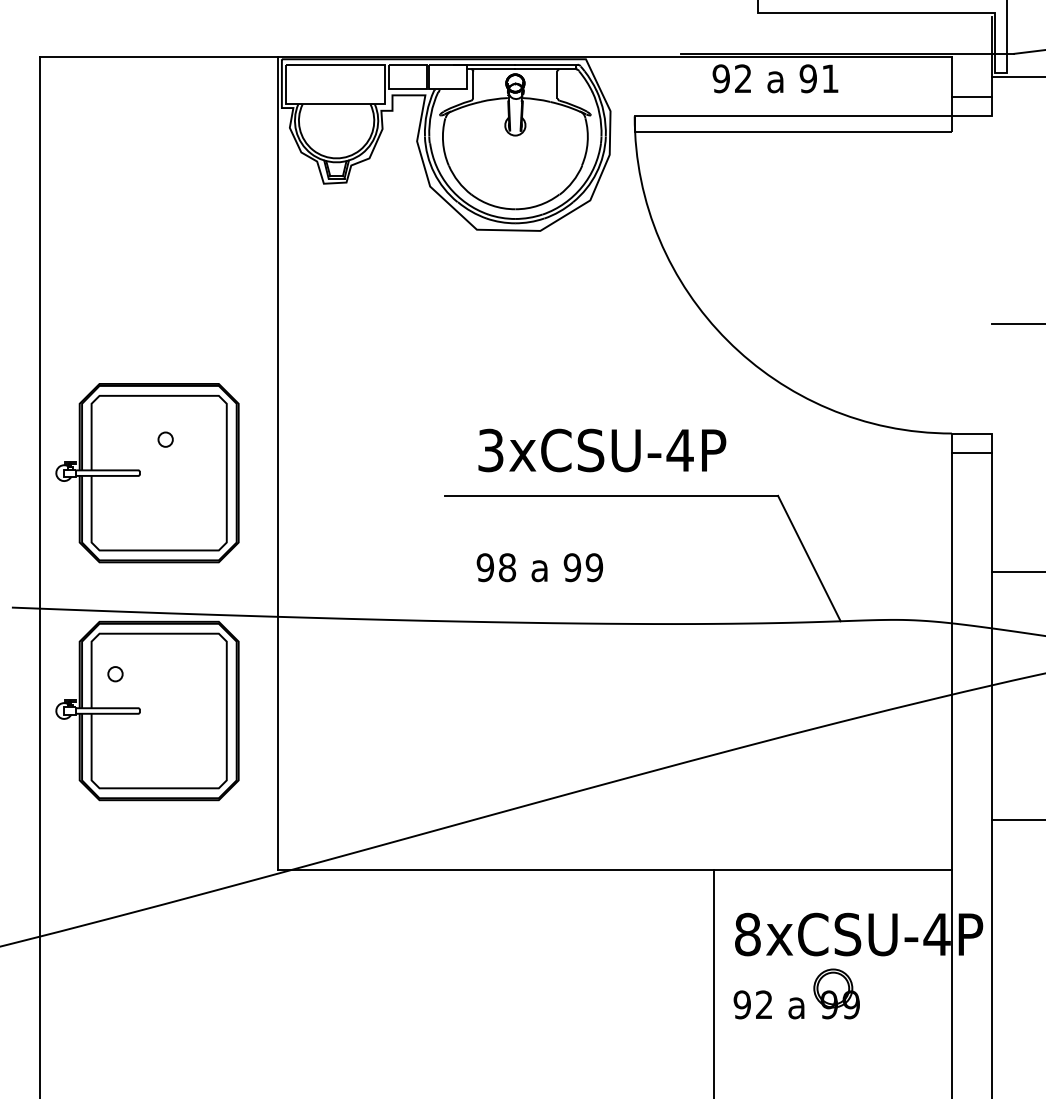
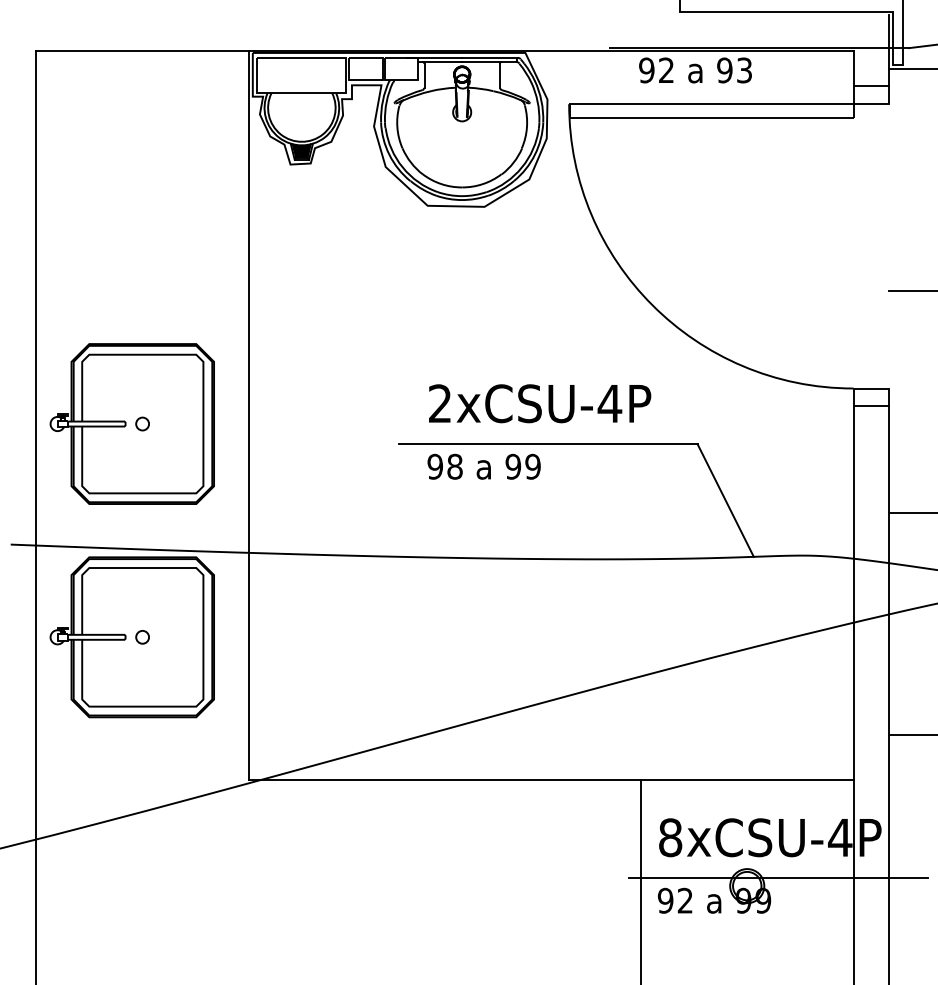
text: (830, 78) -> (744, 70), 91 -> 93
fill: (336, 168) -> (301, 150), added
circle: (165, 439) -> (142, 423), moved
text: (491, 450) -> (440, 403), 3xCSU-4P -> 2xCSU-4P
text: (539, 567) -> (483, 466), moved
circle: (115, 674) -> (142, 637), moved
line: (868, 980) -> (778, 878), added

